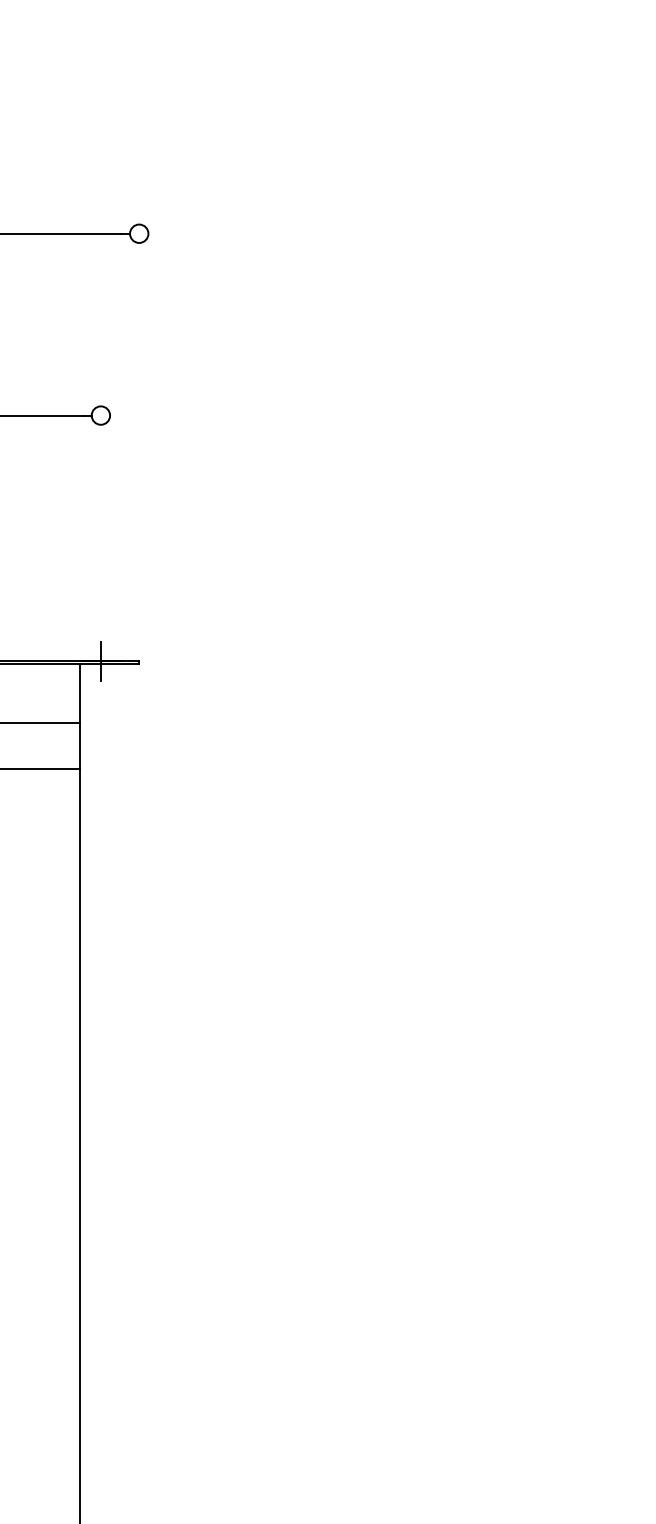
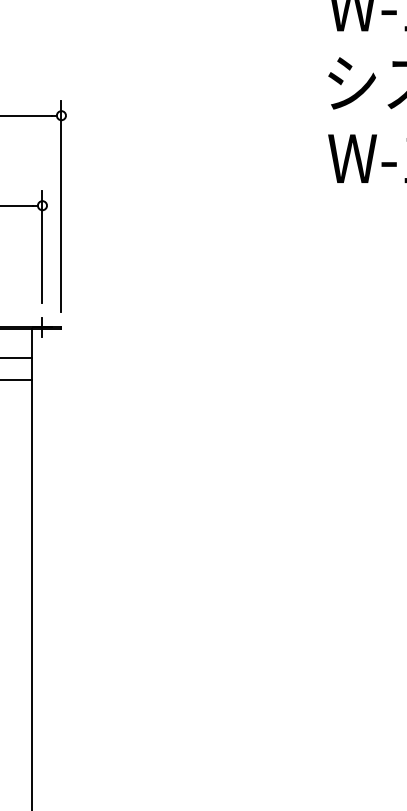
line: (139, 417) -> (61, 206), added
line: (100, 497) -> (42, 246), added

